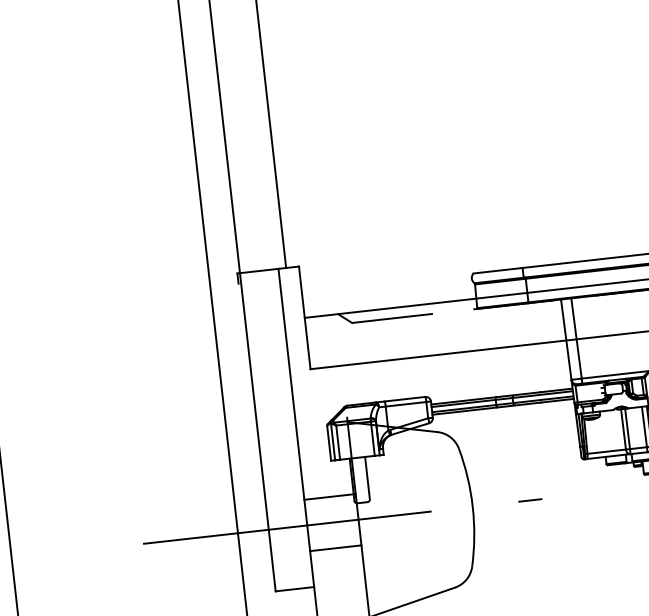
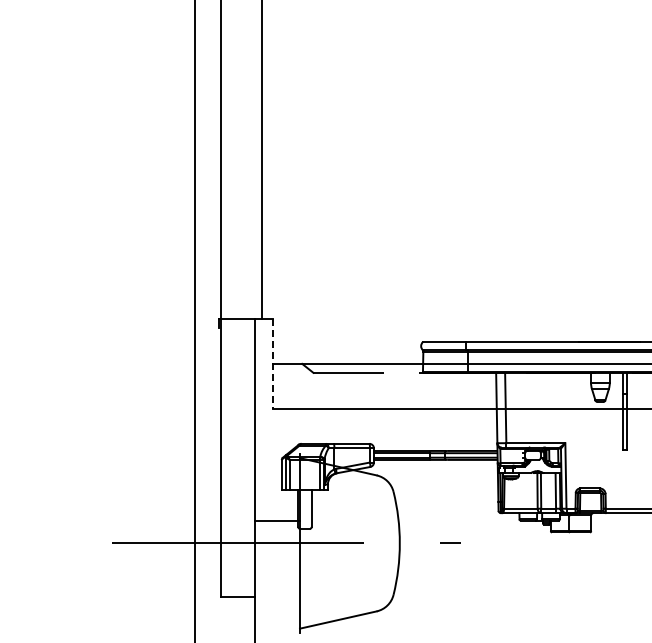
line: (305, 317) -> (273, 363), solid -> dashed
line: (335, 547) -> (277, 565), removed

